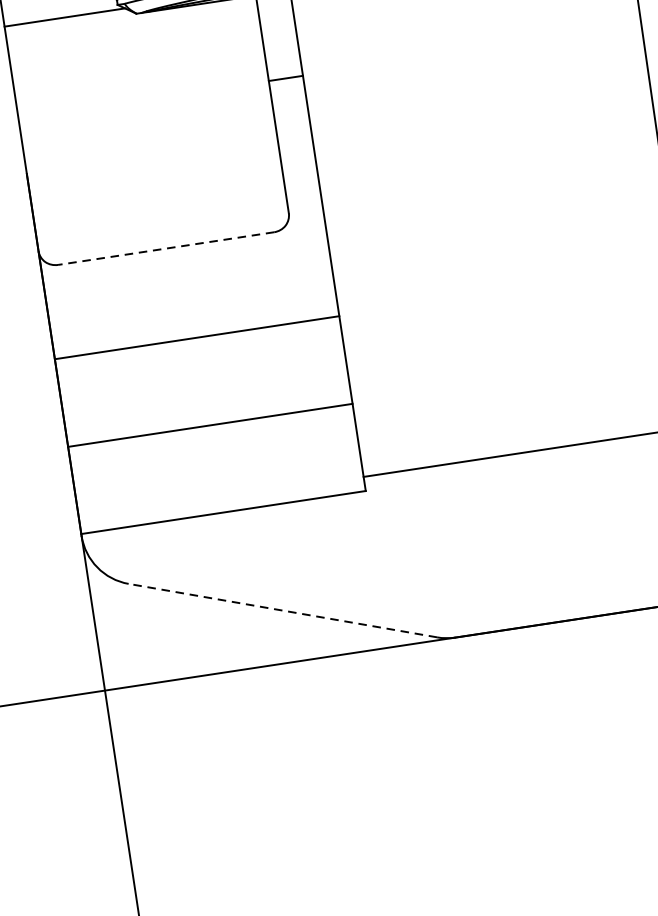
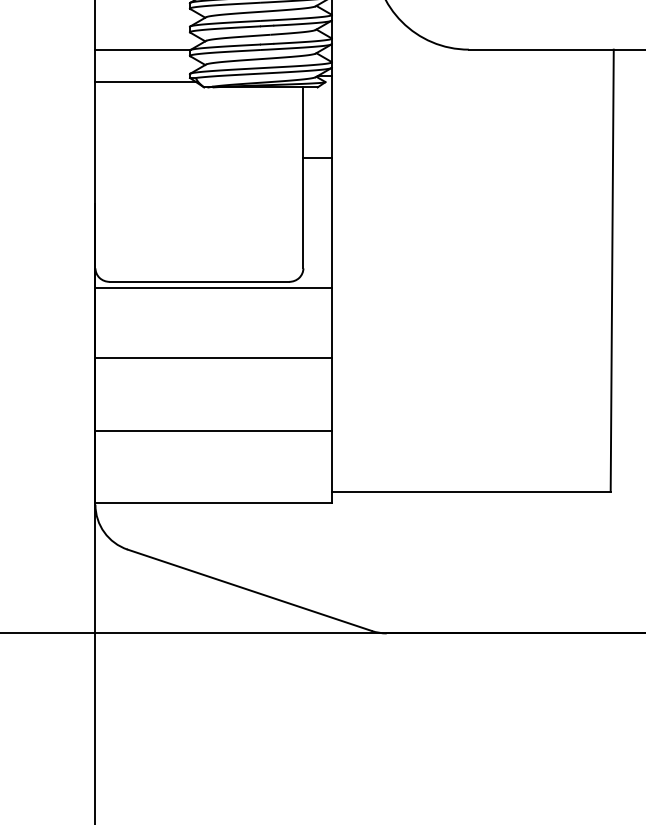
line: (166, 248) -> (199, 281), dashed -> solid
line: (184, 254) -> (213, 288), added
line: (282, 610) -> (249, 590), dashed -> solid

